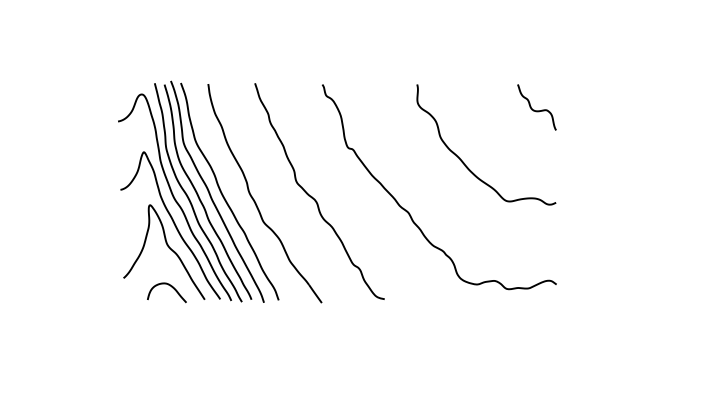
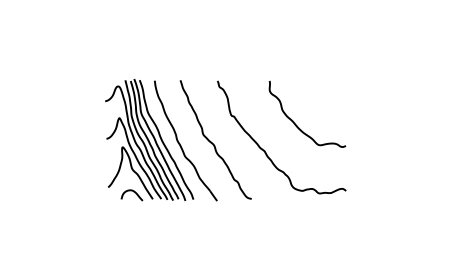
curve: (537, 109) -> (335, 94), removed

